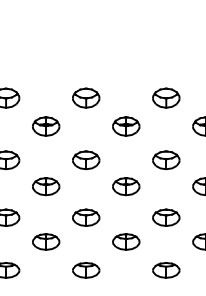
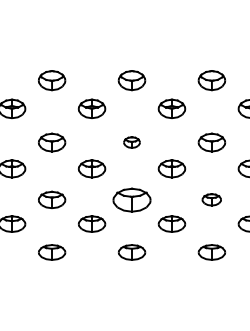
part: (85, 160) -> (131, 142), size x0.6
part: (85, 217) -> (131, 199), size x1.4
part: (165, 217) -> (211, 199), size x0.7

